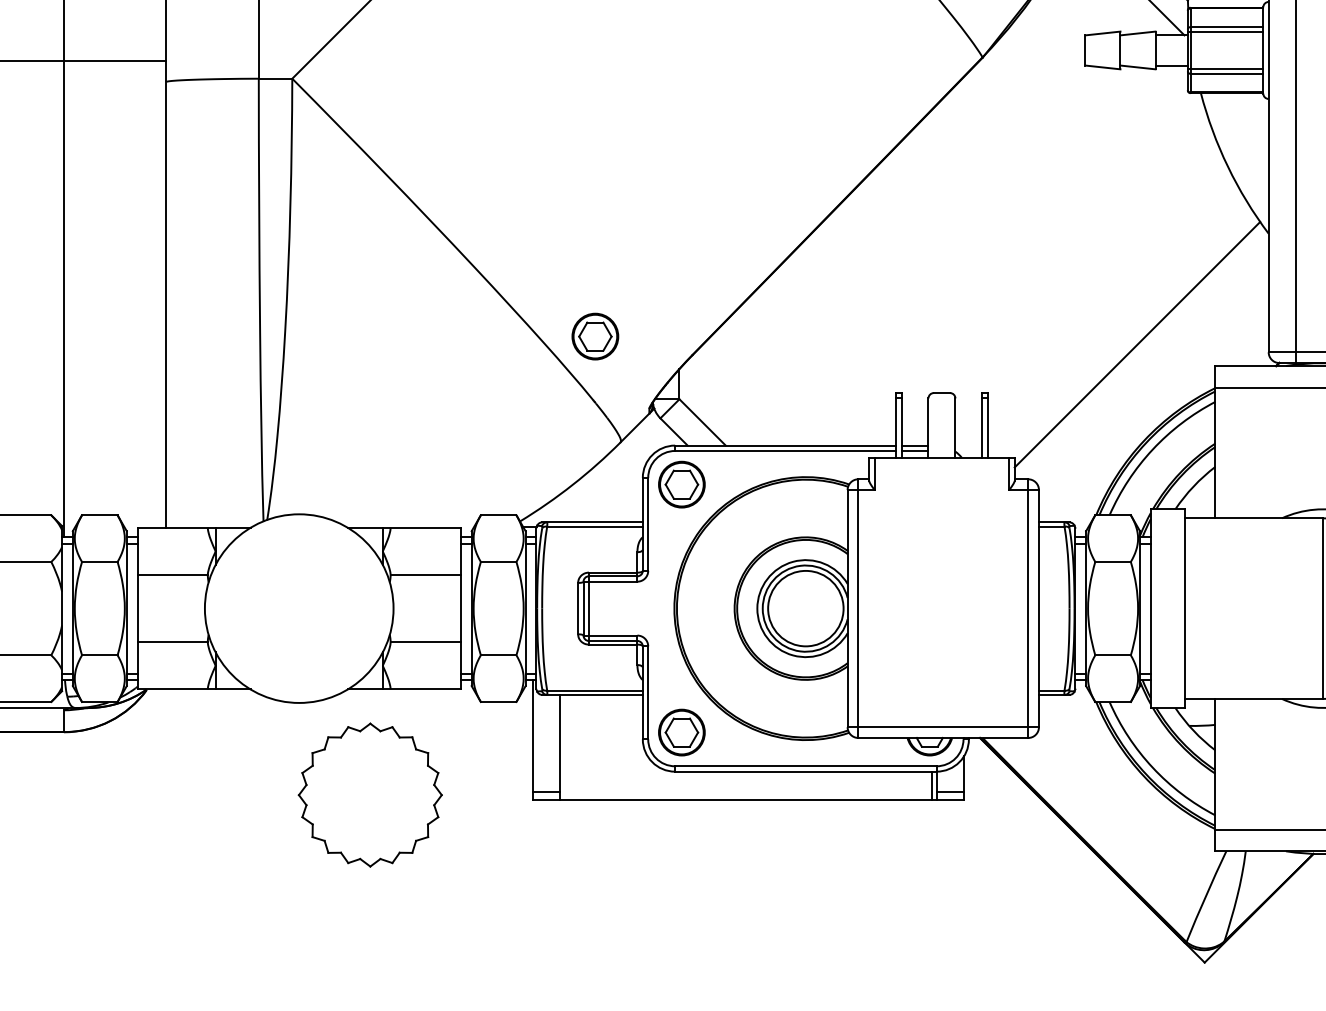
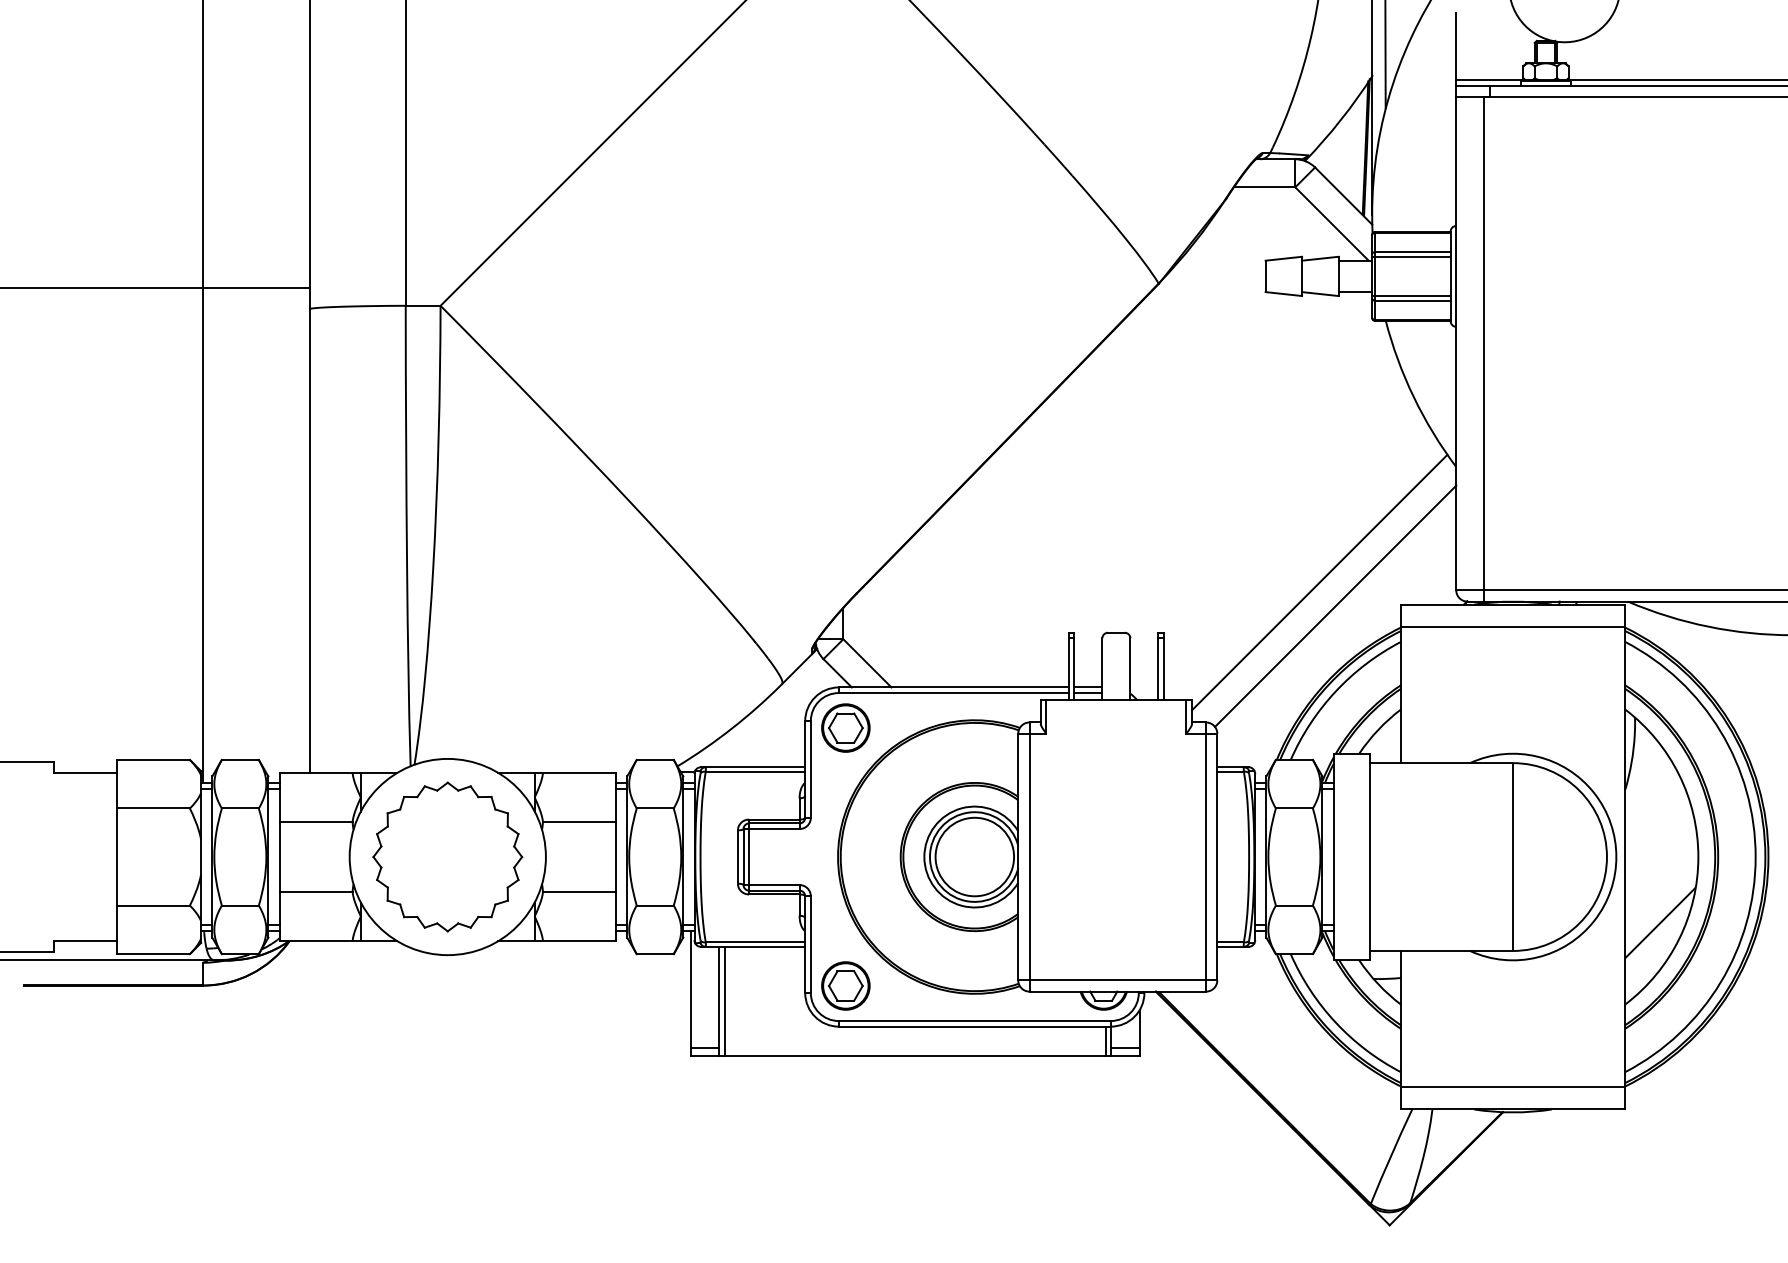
part: (595, 336) -> (755, 573), removed
line: (1152, 366) -> (1335, 605), added
line: (565, 746) -> (724, 1000), added
part: (370, 794) -> (447, 856), moved

